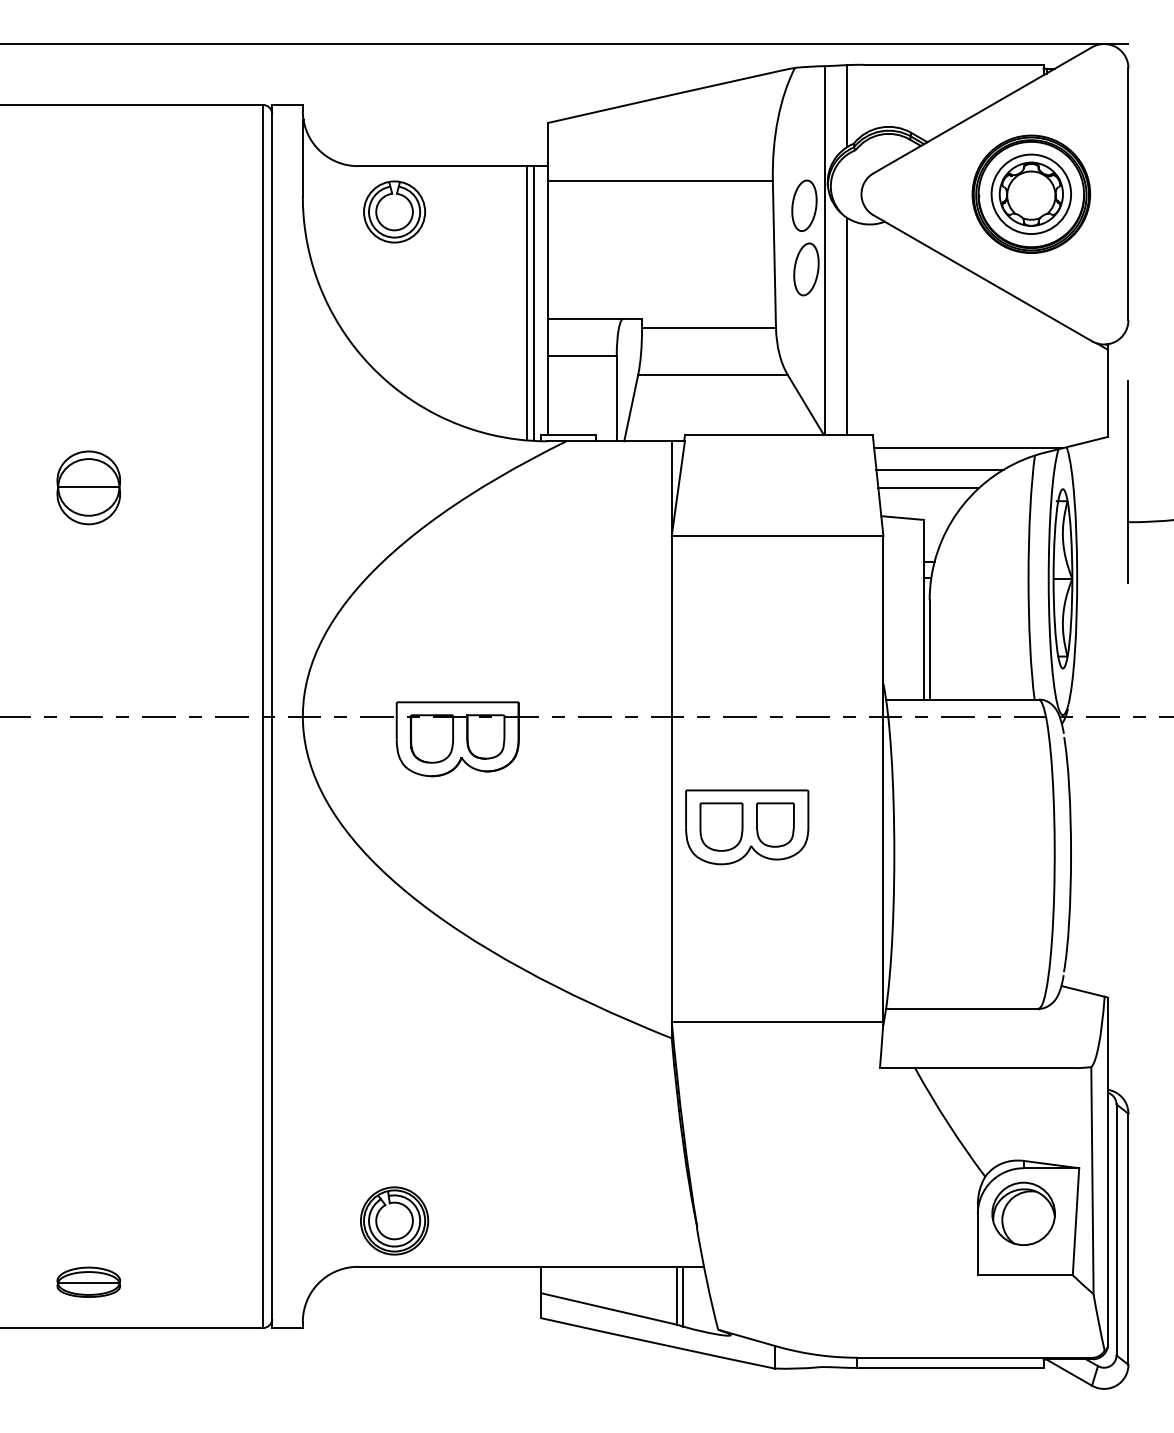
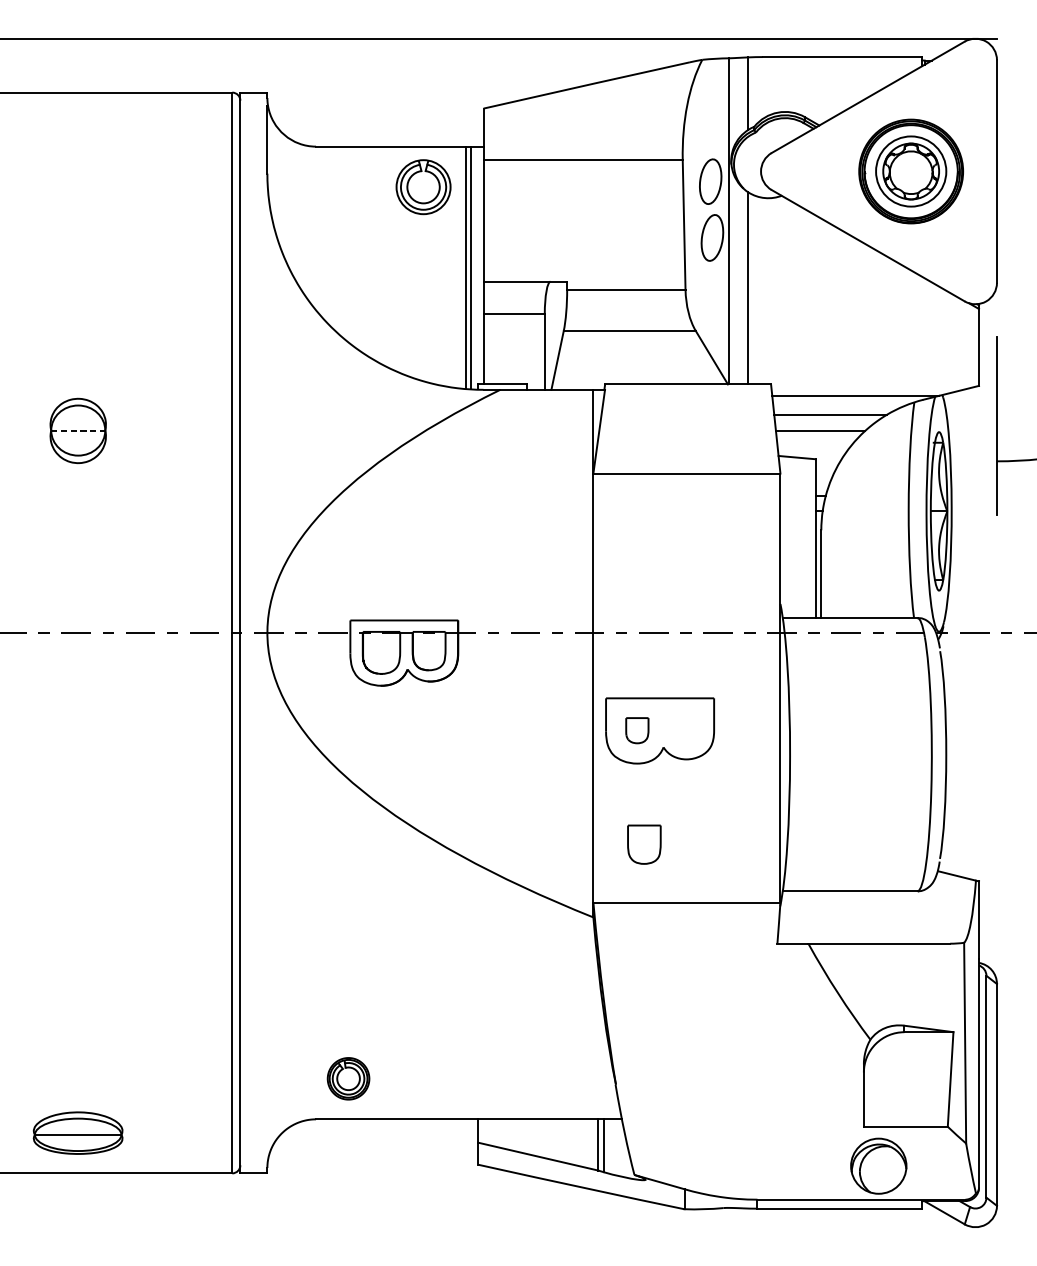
part: (394, 211) -> (423, 186), moved
line: (88, 487) -> (77, 430), solid -> dashed
part: (775, 824) -> (644, 844), moved
part: (721, 826) -> (637, 730), size x0.6
part: (1023, 1213) -> (878, 1165), moved
part: (394, 1220) -> (348, 1078), size x0.7
part: (88, 1281) -> (77, 1132), size x1.6

